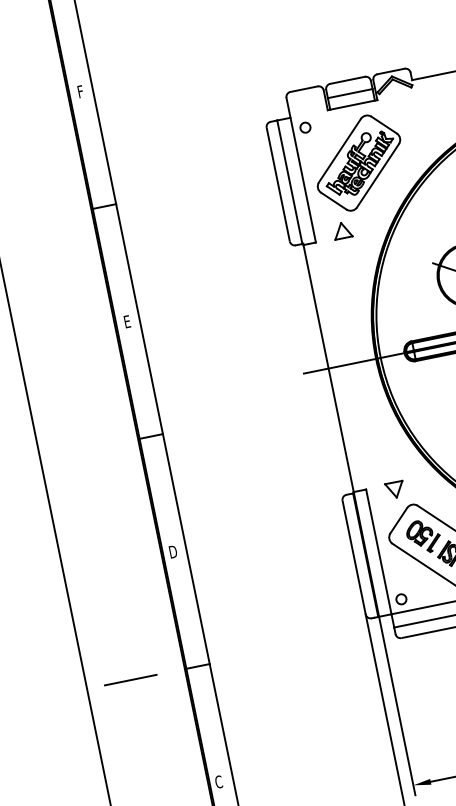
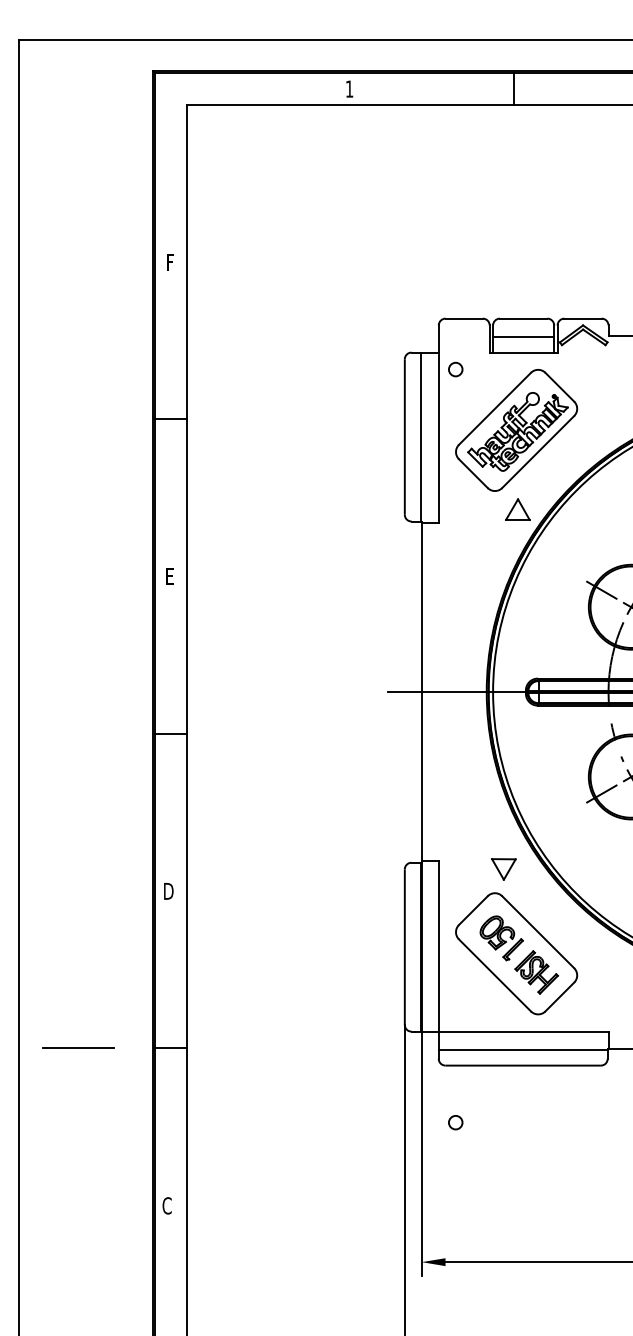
part: (342, 230) -> (517, 509), moved
part: (395, 490) -> (503, 869), moved
circle: (401, 599) -> (455, 1122), moved

